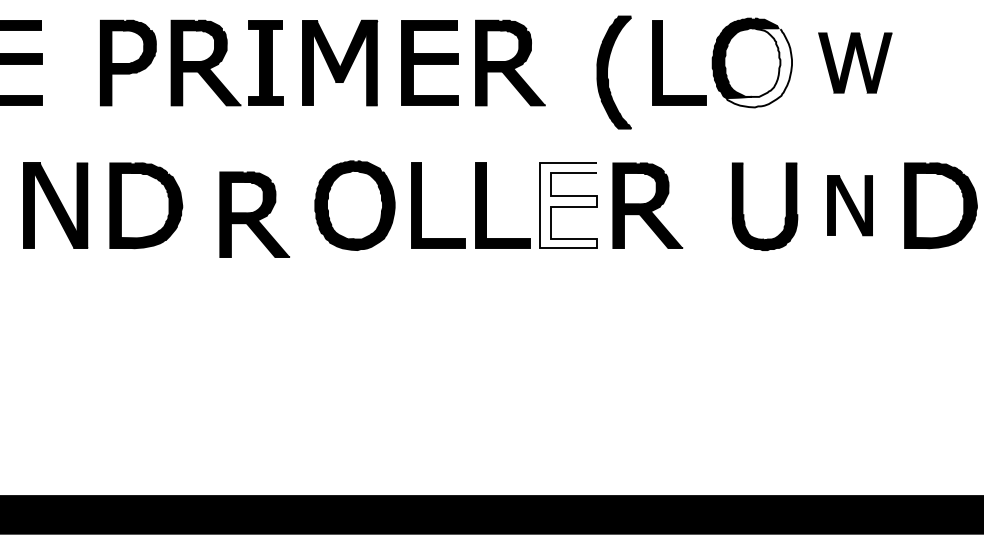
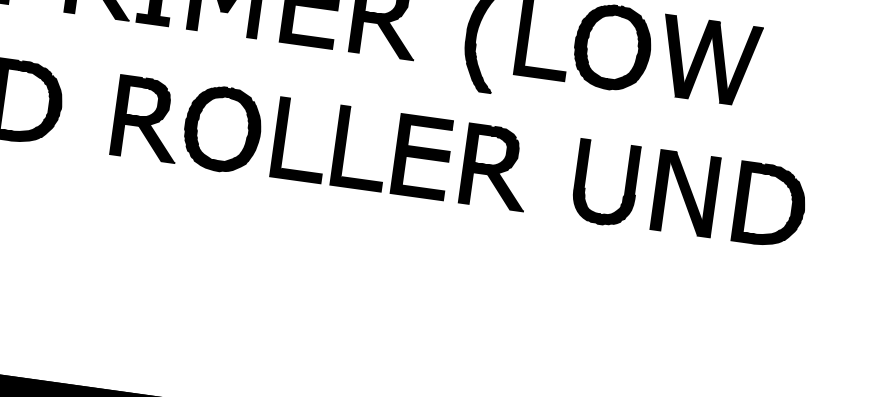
part: (855, 62) -> (709, 60), size x1.43
fill: (759, 67) -> (618, 52), added
fill: (568, 205) -> (422, 156), added
part: (849, 205) -> (685, 193), size x1.43
part: (254, 214) -> (147, 118), moved

